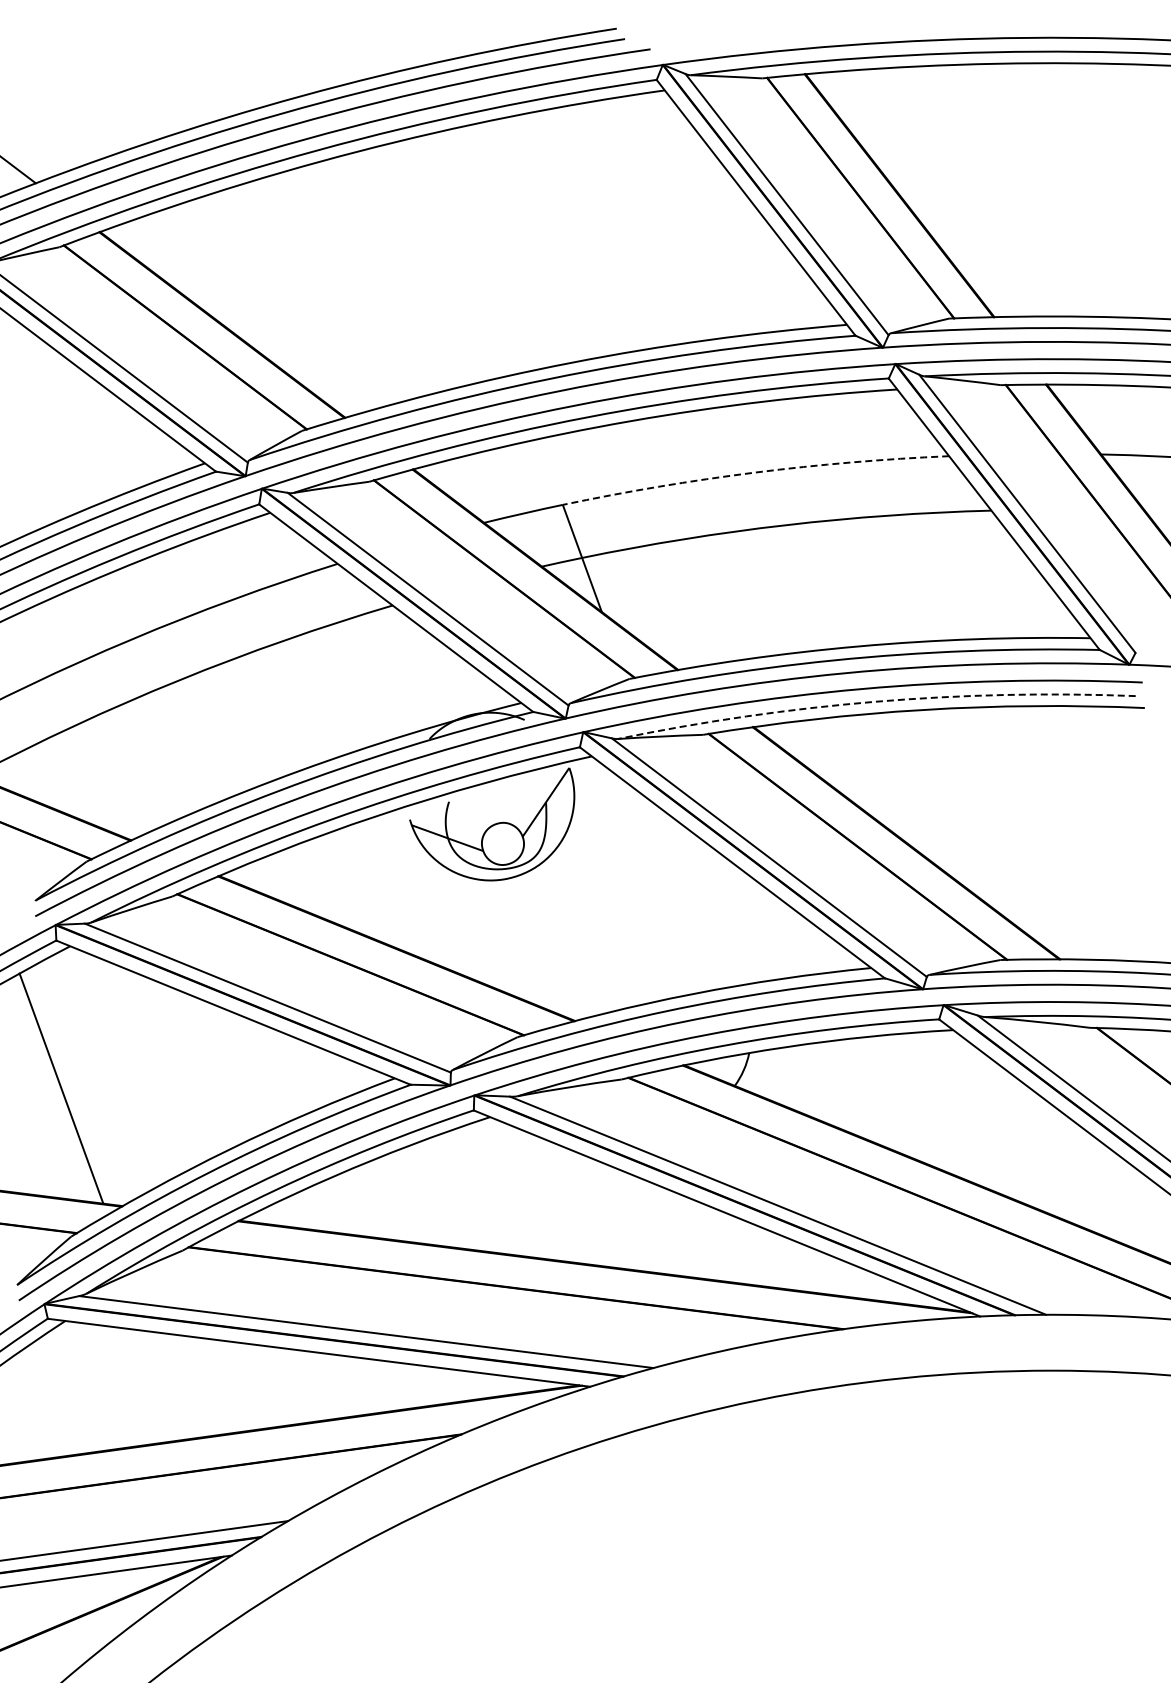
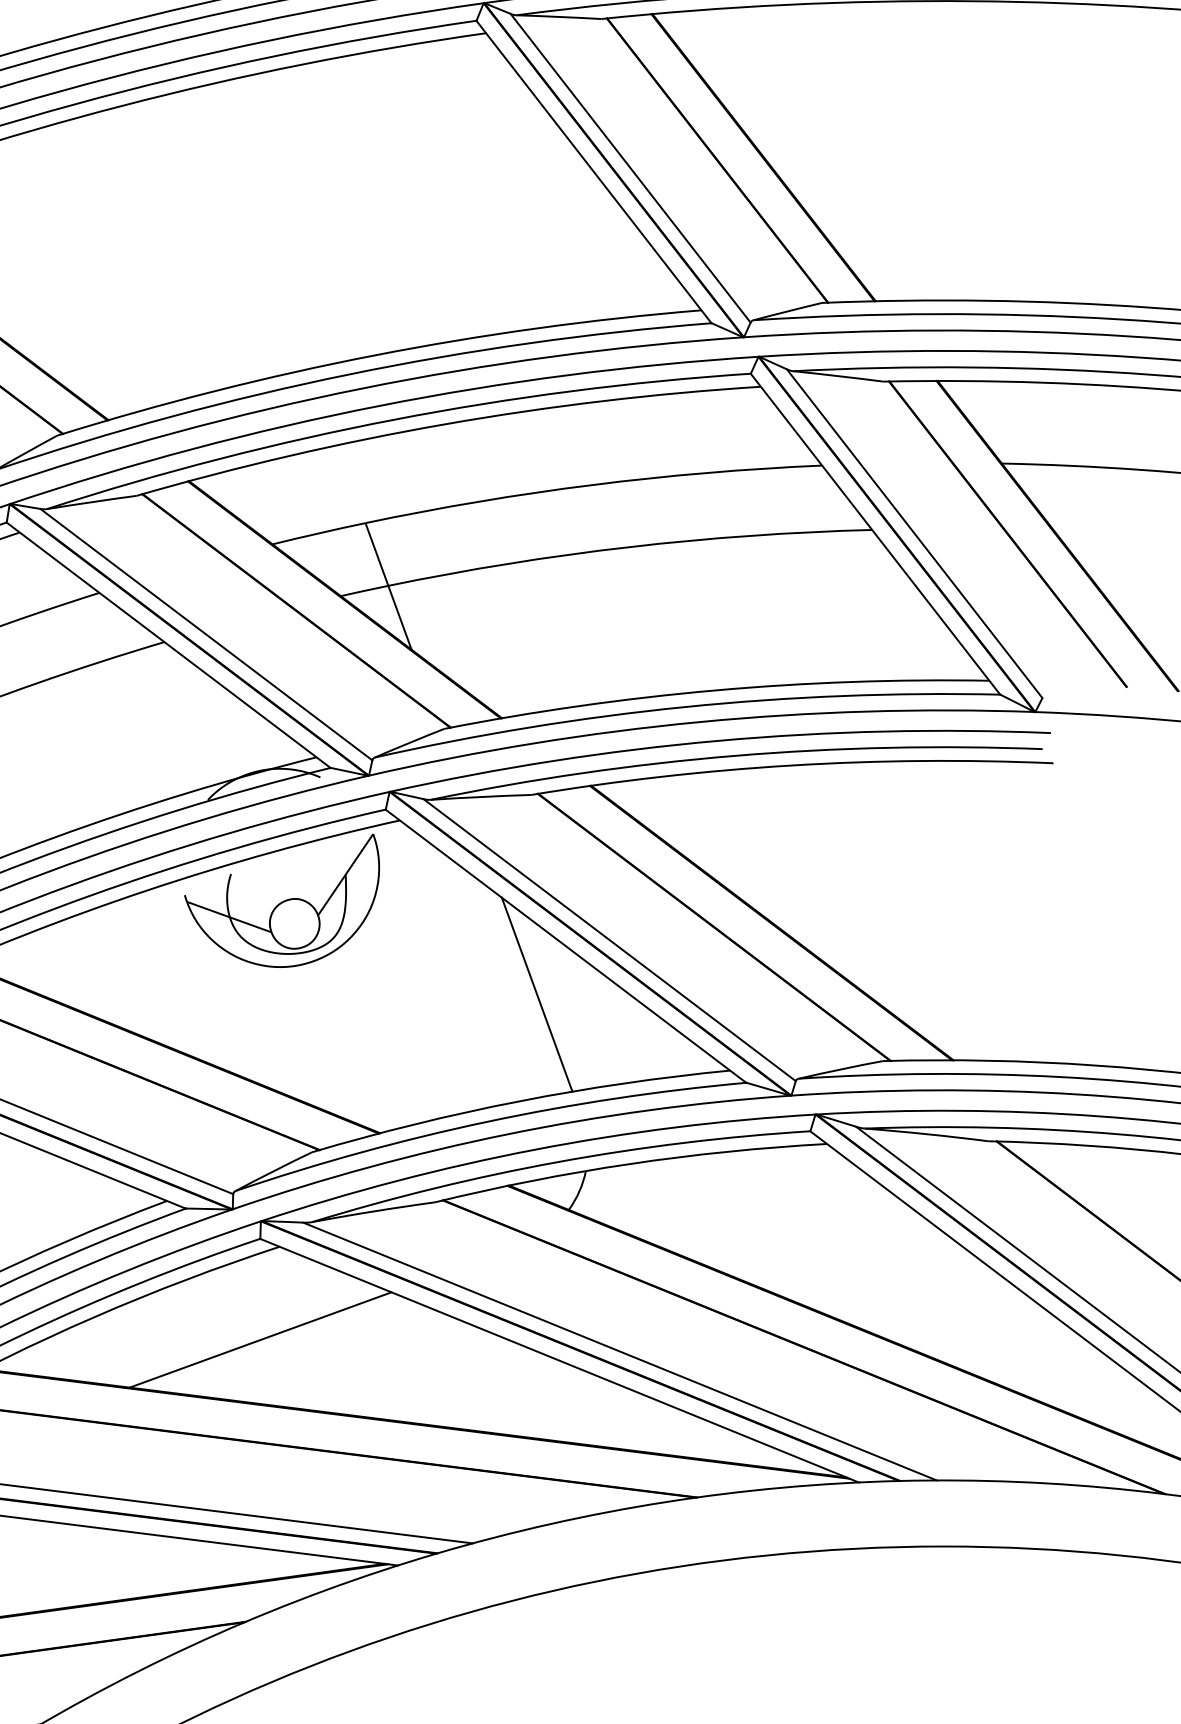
arc: (754, 472) -> (592, 484), dashed -> solid
arc: (875, 701) -> (735, 755), dashed -> solid
line: (707, 903) -> (536, 994), added
line: (473, 1195) -> (259, 1339), added

